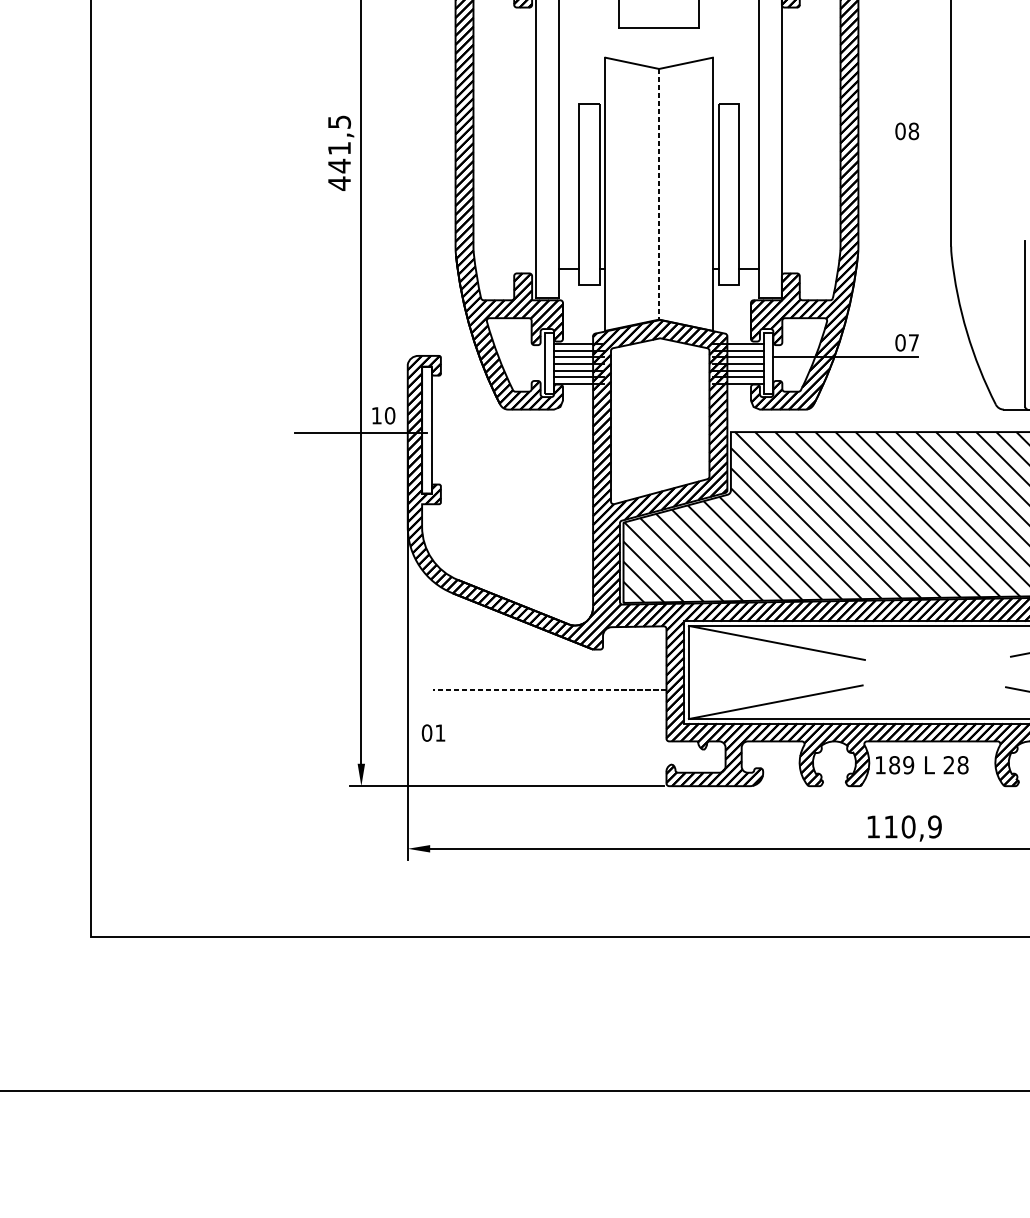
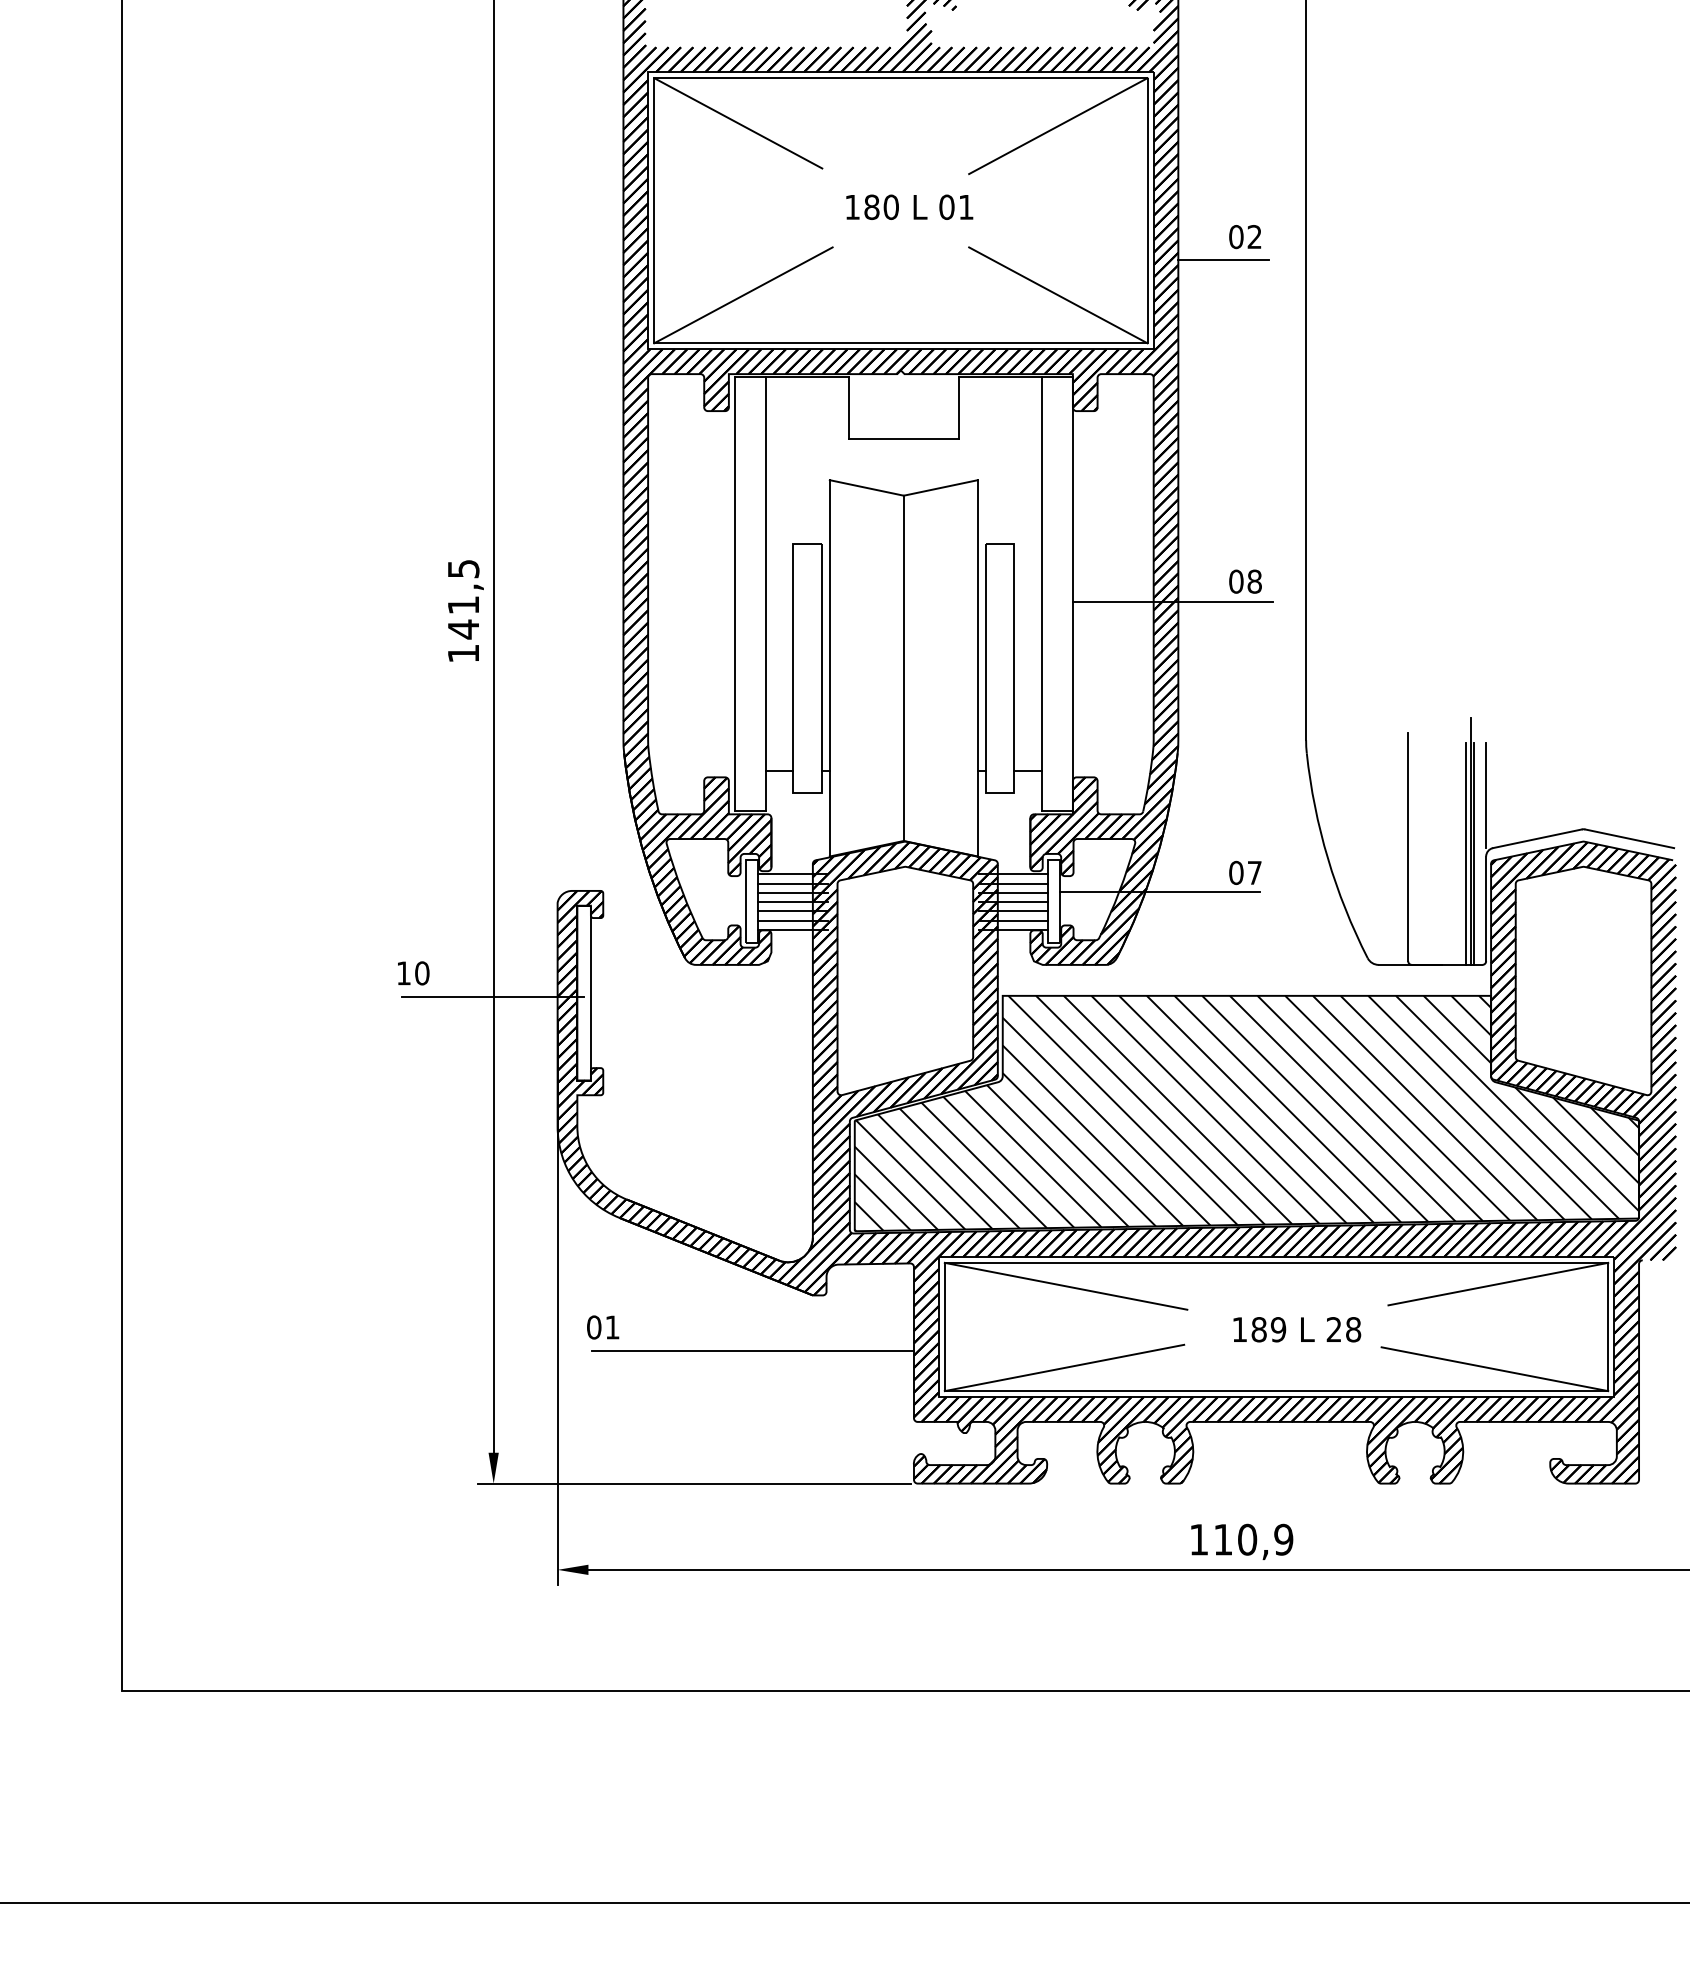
line: (854, 146) -> (1172, 602), added
text: (339, 183) -> (463, 653), 441,5 -> 141,5
line: (658, 194) -> (903, 668), dashed -> solid
text: (383, 415) -> (413, 973), moved
line: (549, 689) -> (753, 1350), dashed -> solid
text: (433, 733) -> (603, 1327), moved
text: (922, 765) -> (1297, 1329), moved

